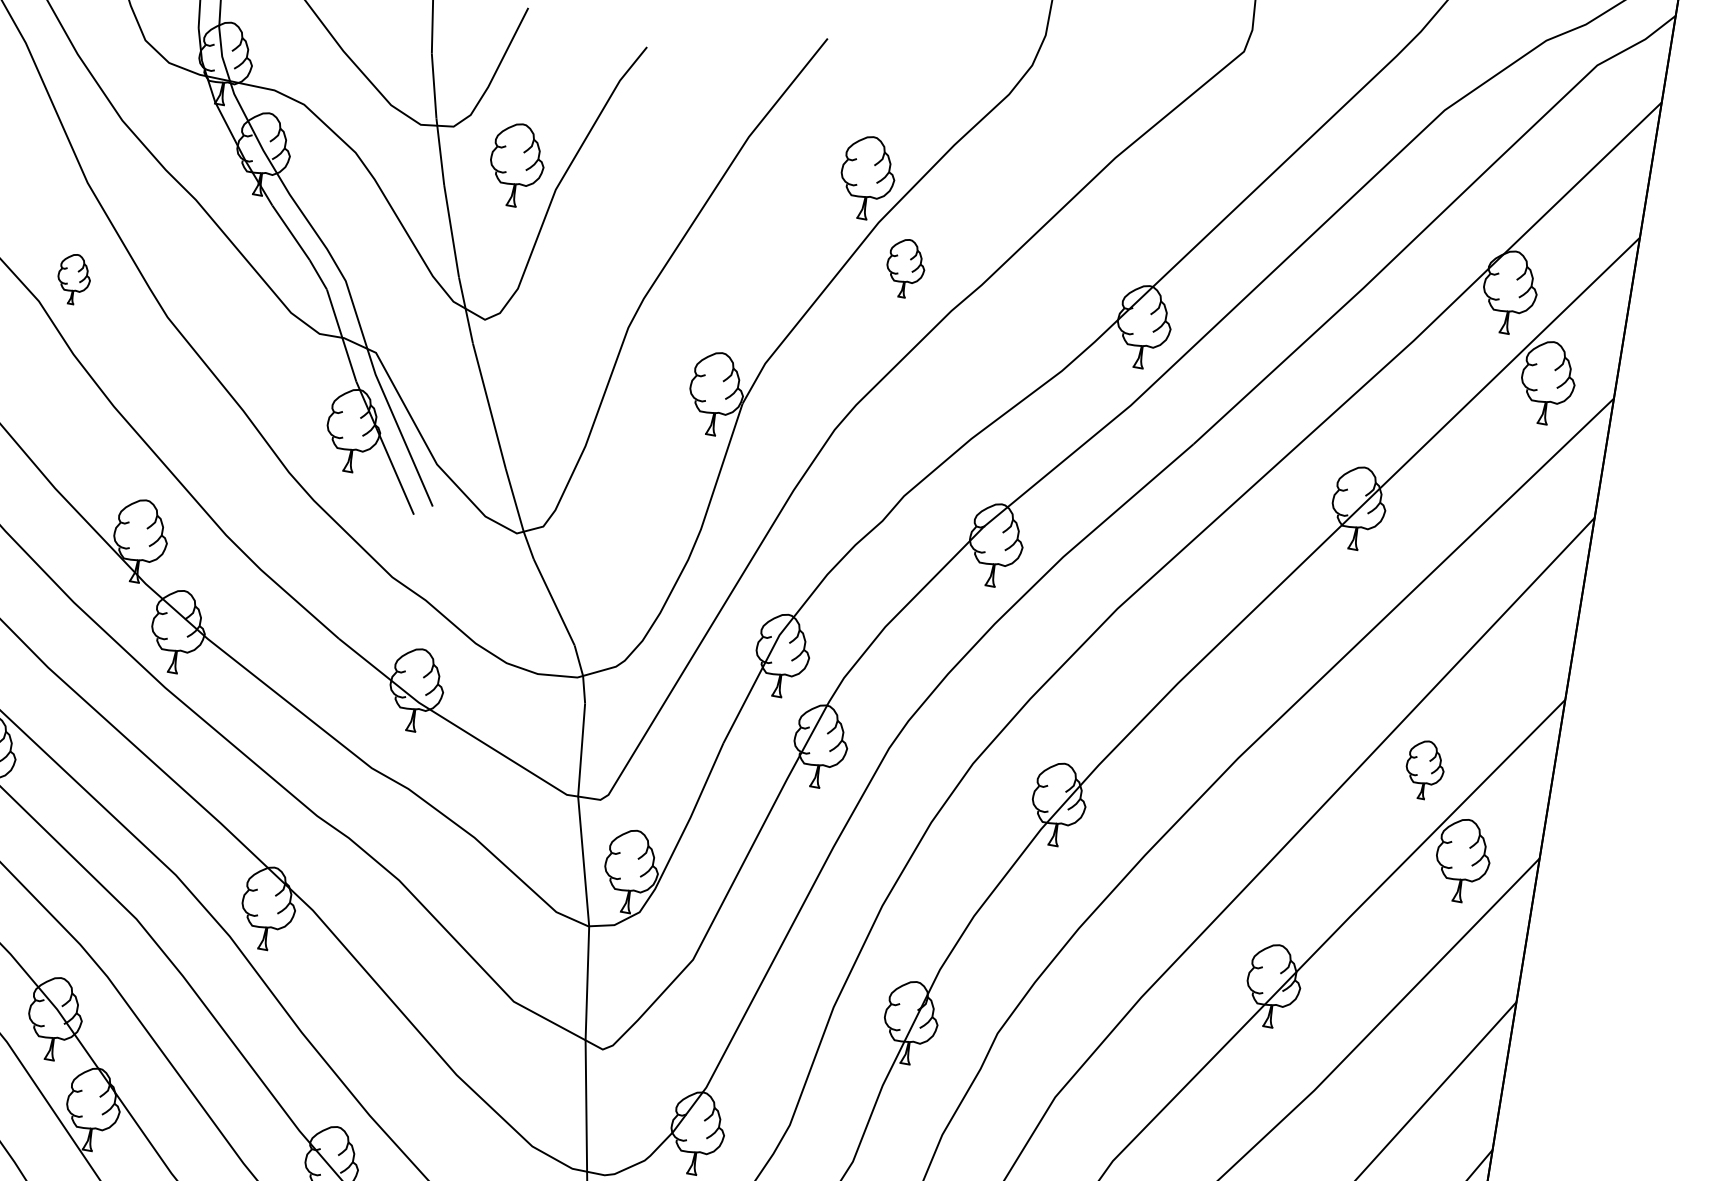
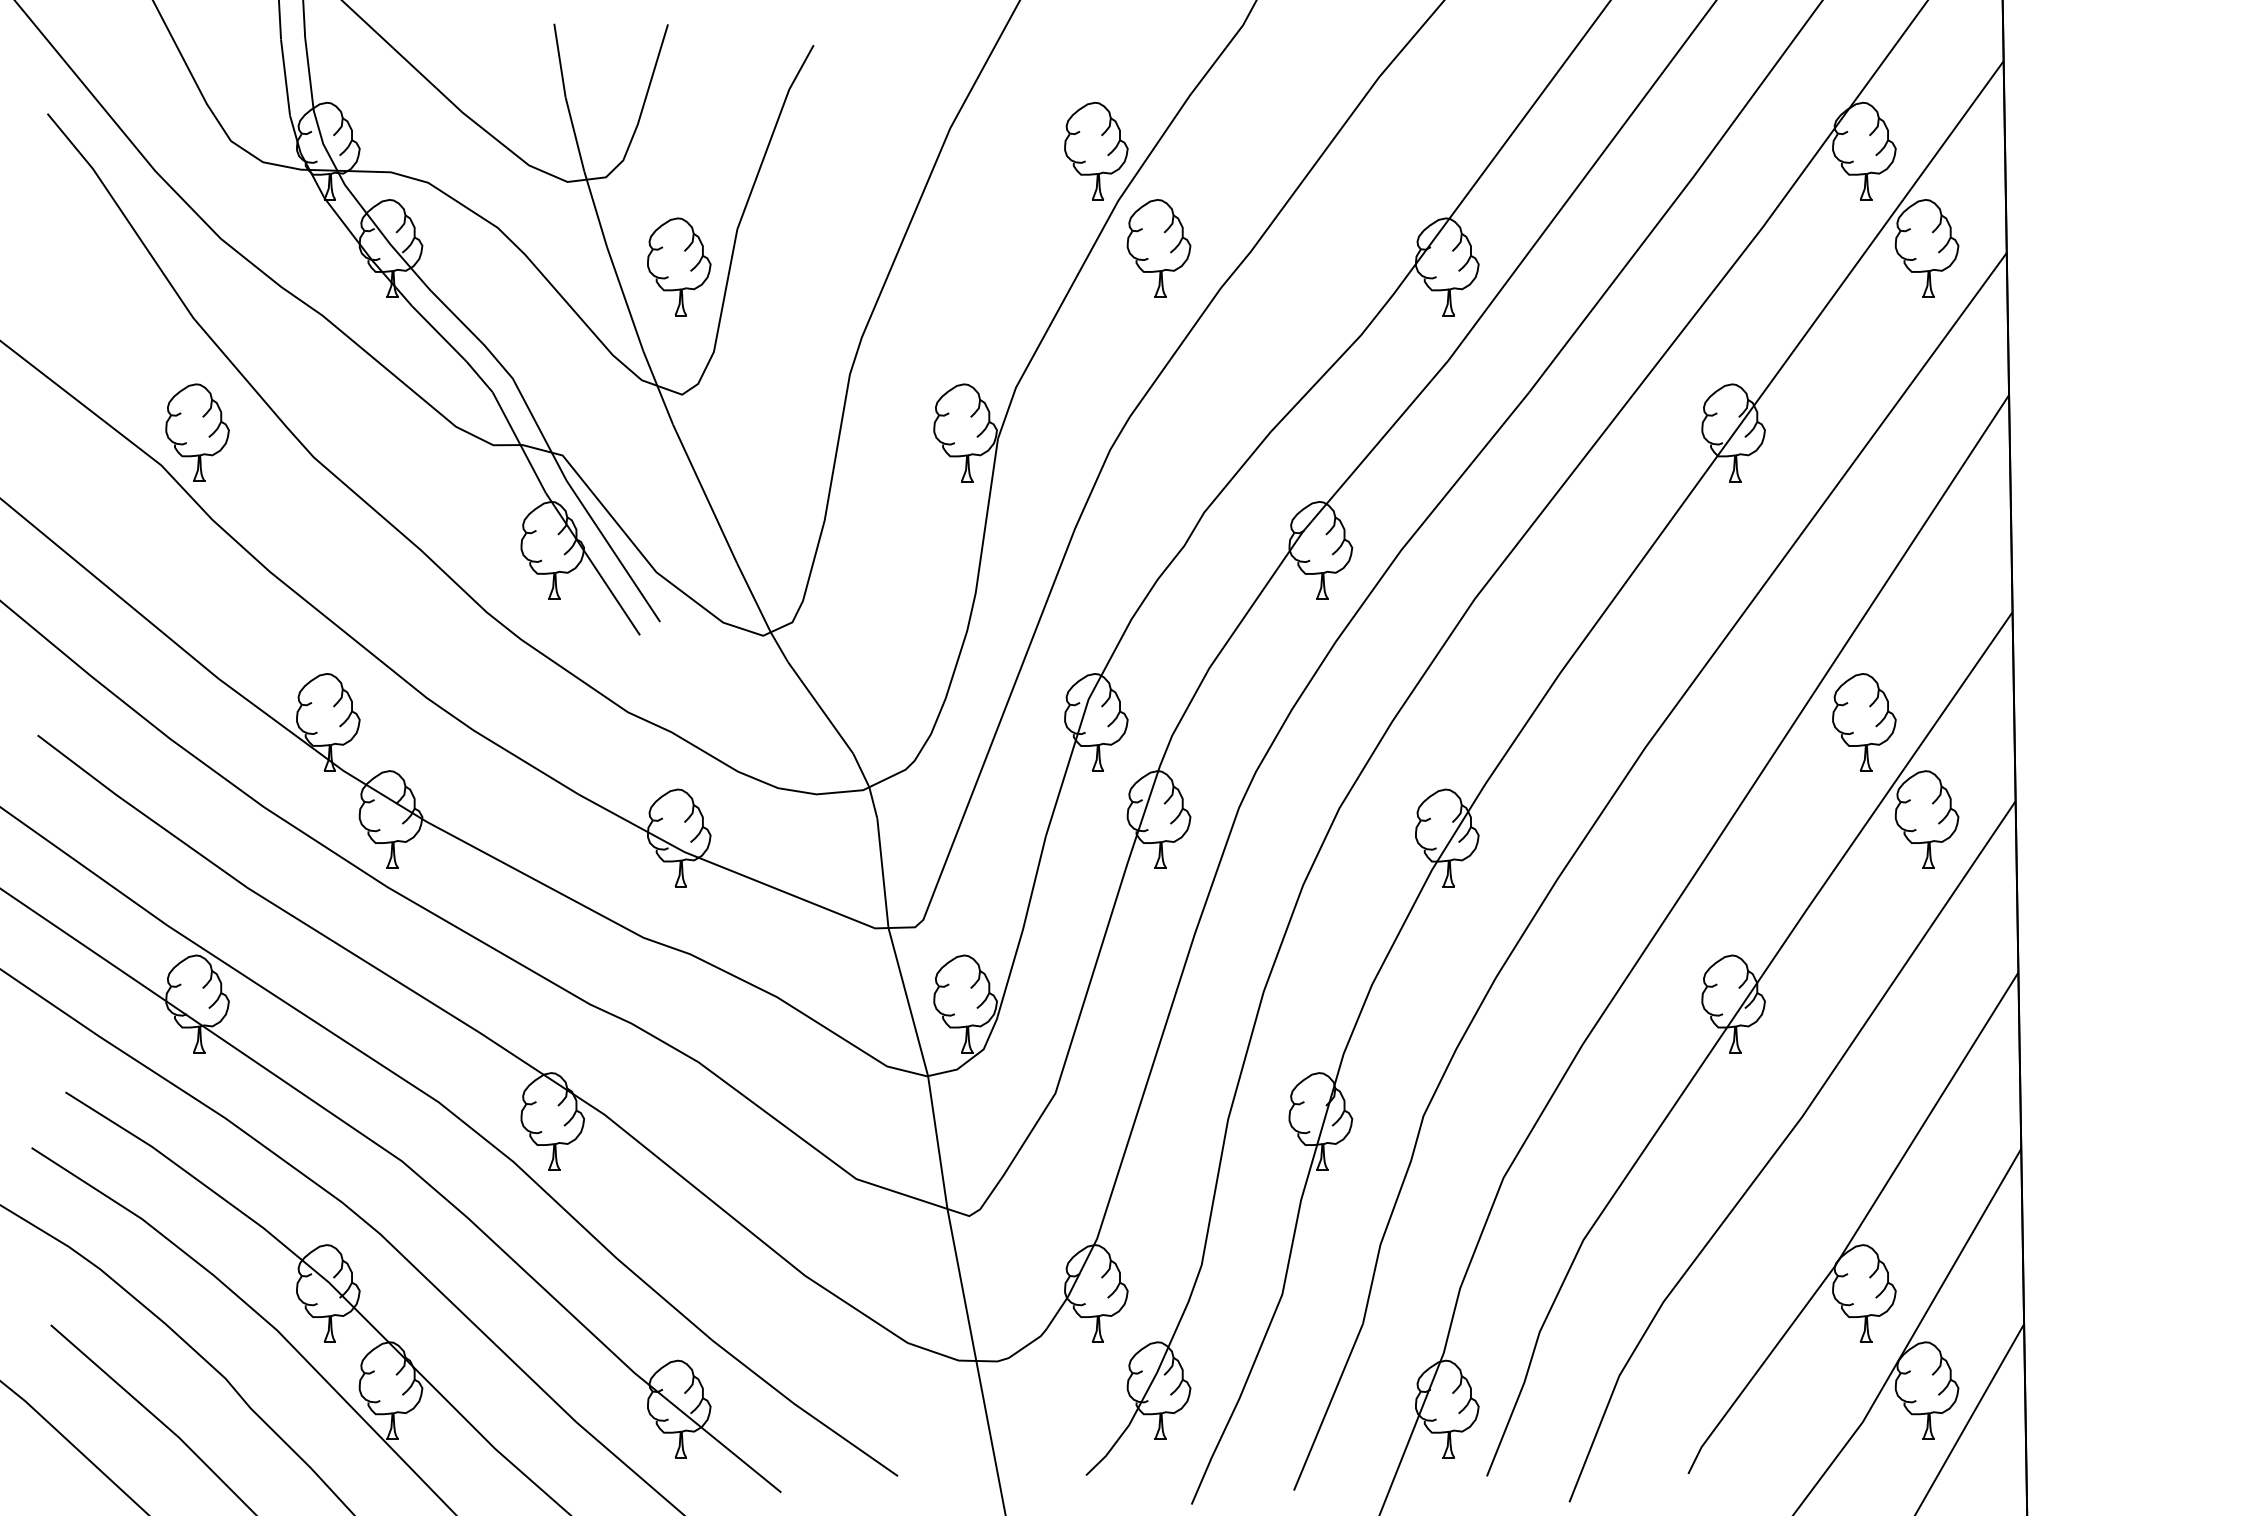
part: (517, 164) -> (679, 266), moved
part: (905, 268) -> (1158, 248), size x1.43
part: (74, 279) -> (197, 432), size x1.67
part: (1425, 770) -> (1864, 722), size x1.43

